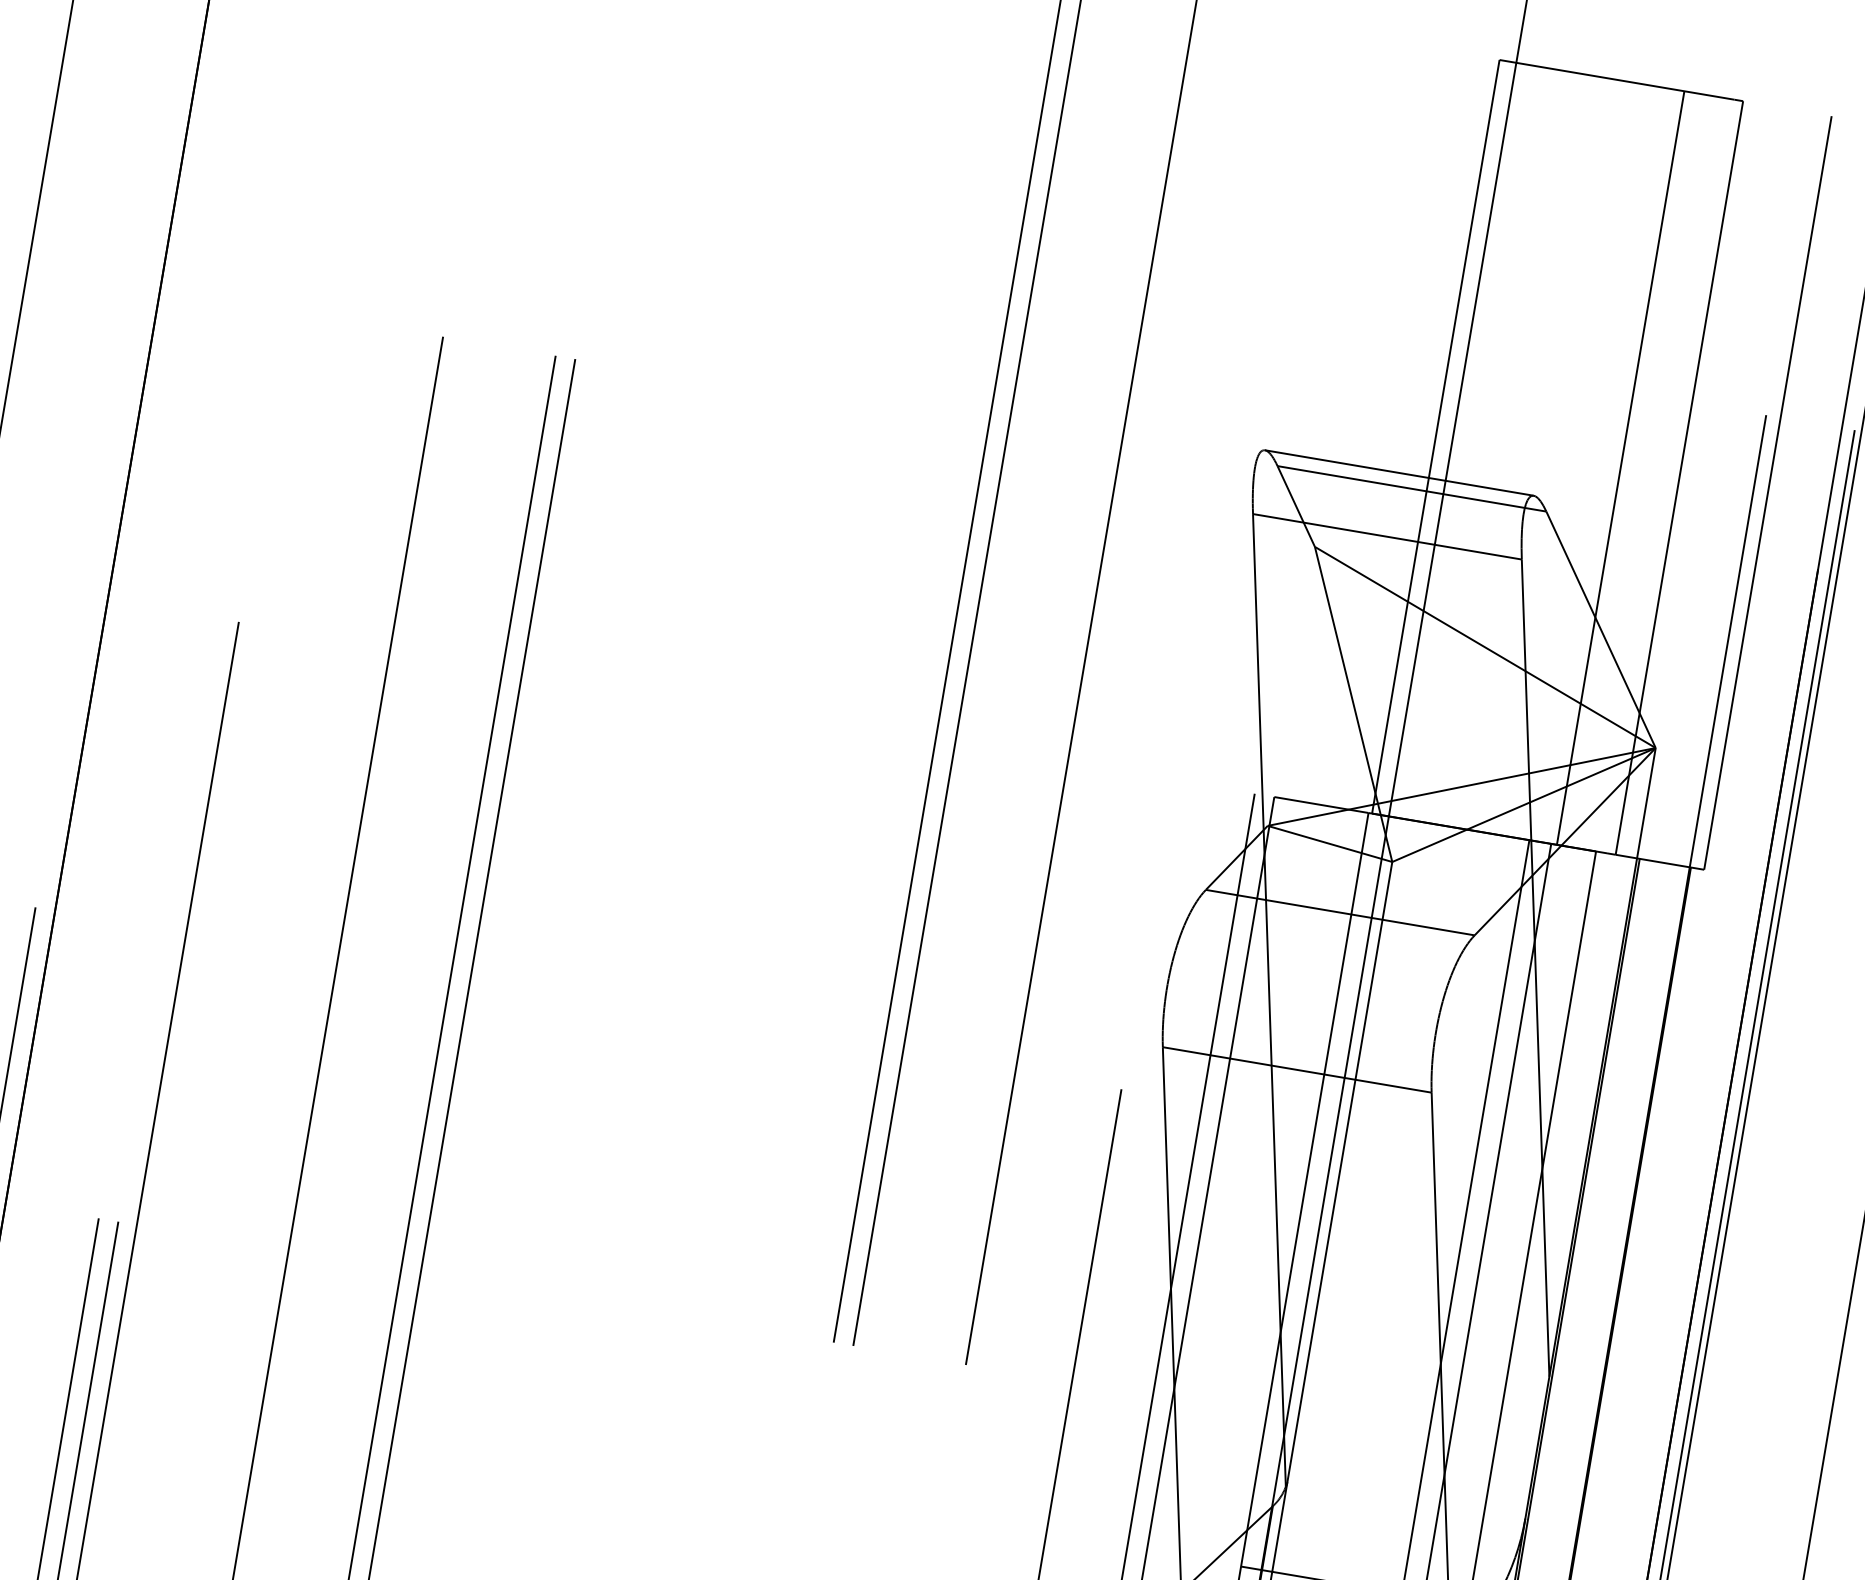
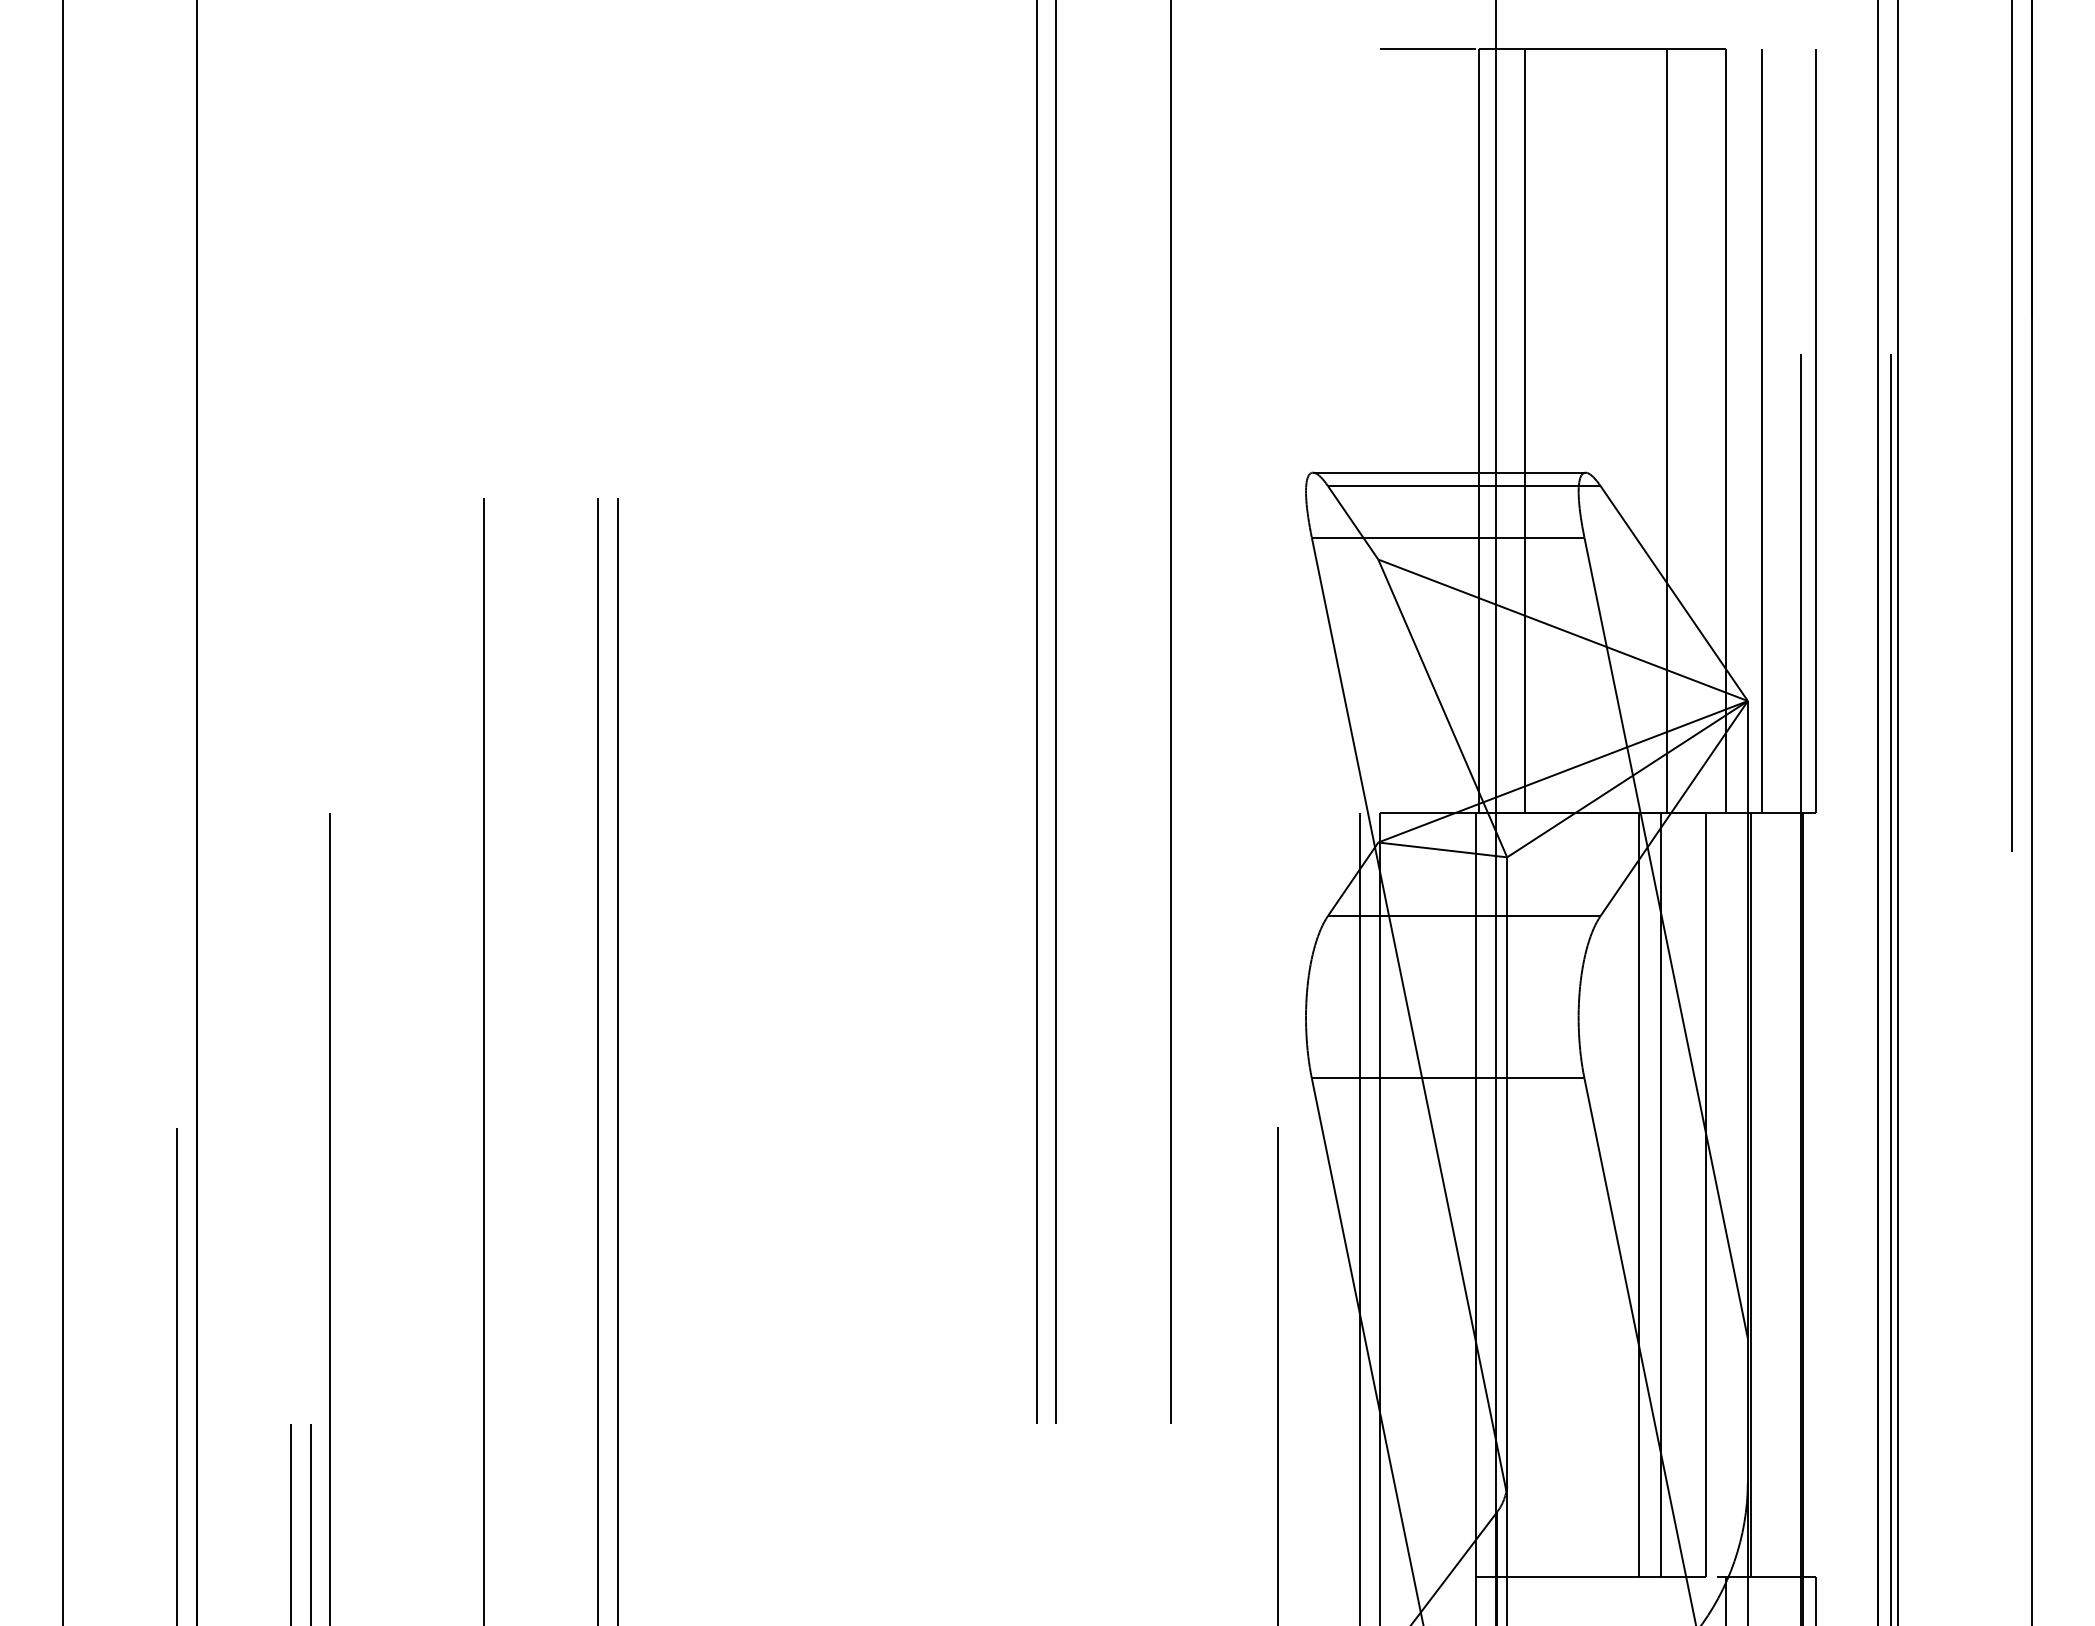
line: (1448, 51) -> (1427, 48), added
line: (1481, 444) -> (1525, 430), added
line: (1715, 483) -> (1762, 430), added

